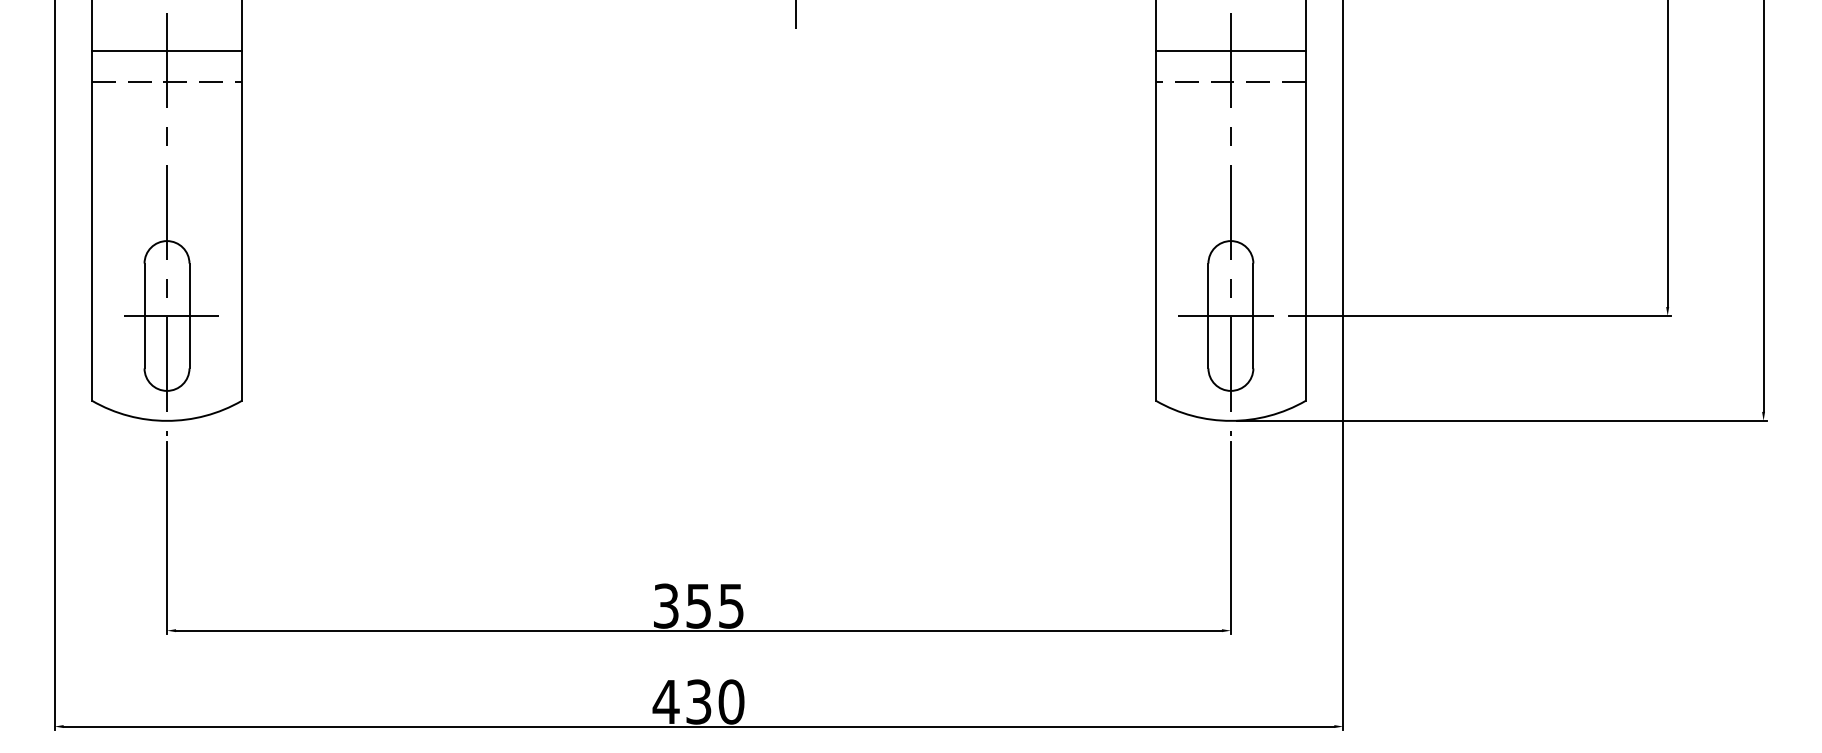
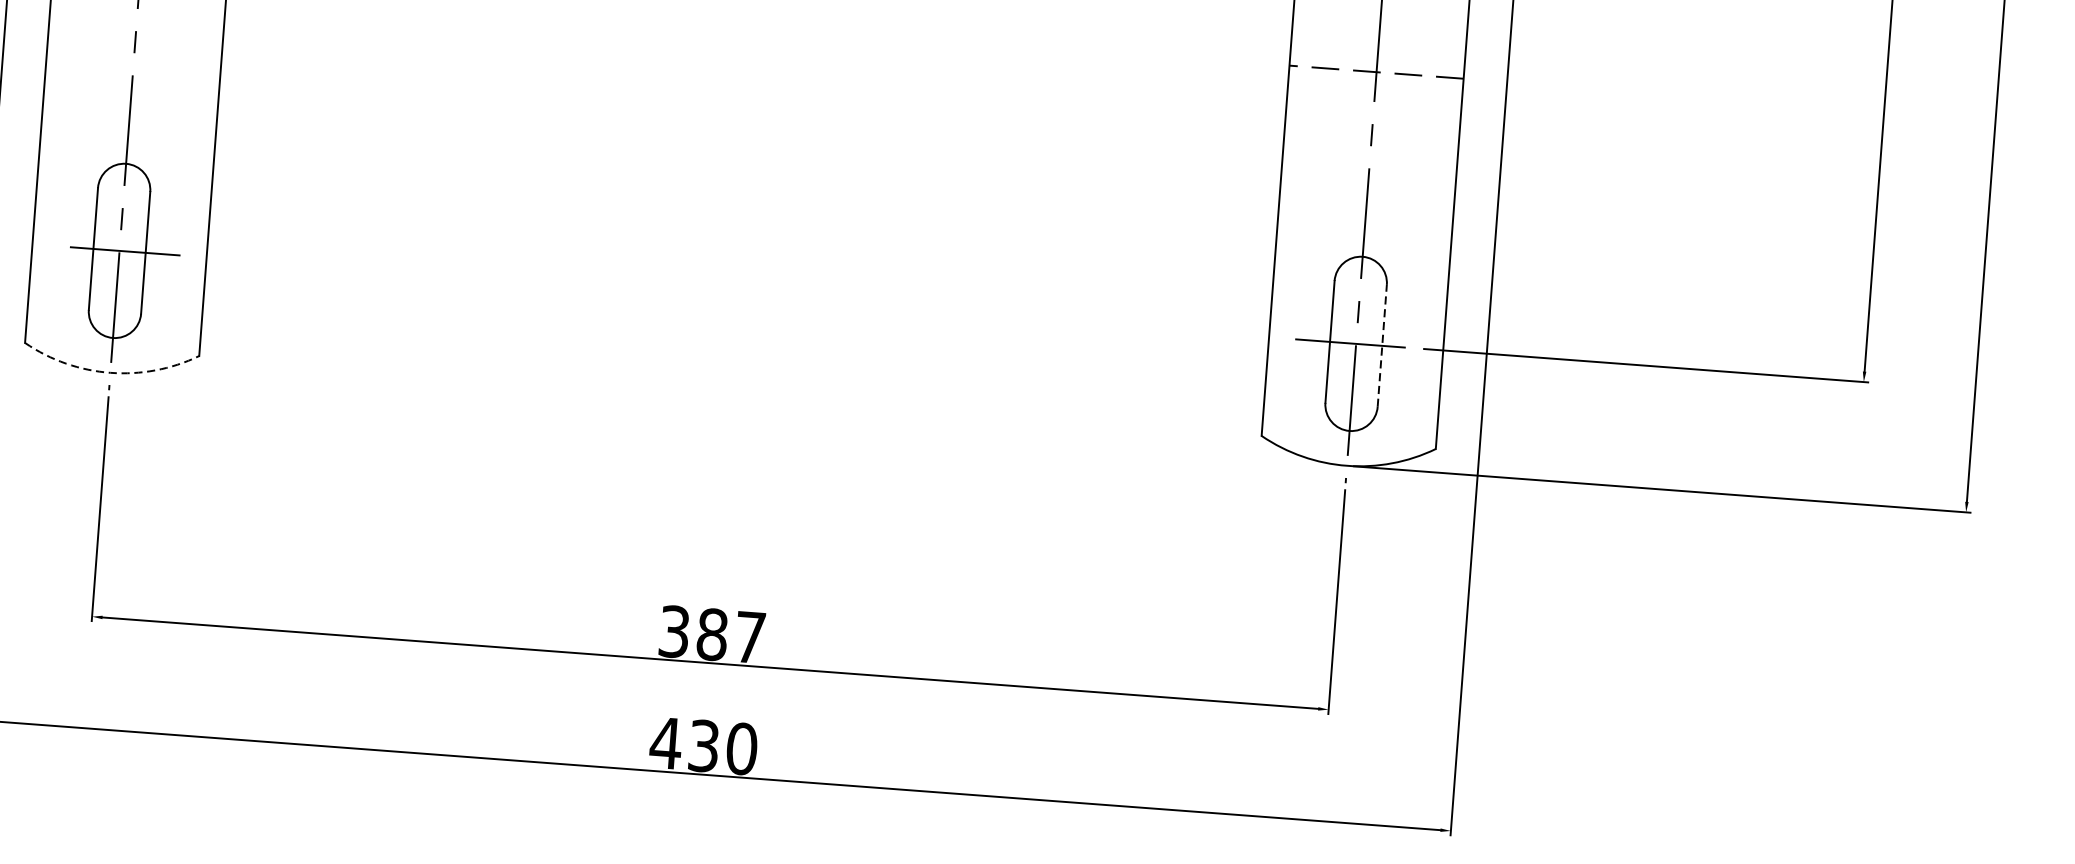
line: (1230, 50) -> (1378, 35), removed
line: (1253, 315) -> (1382, 345), solid -> dashed
arc: (167, 420) -> (110, 372), solid -> dashed
text: (714, 605) -> (730, 635), 355 -> 387

